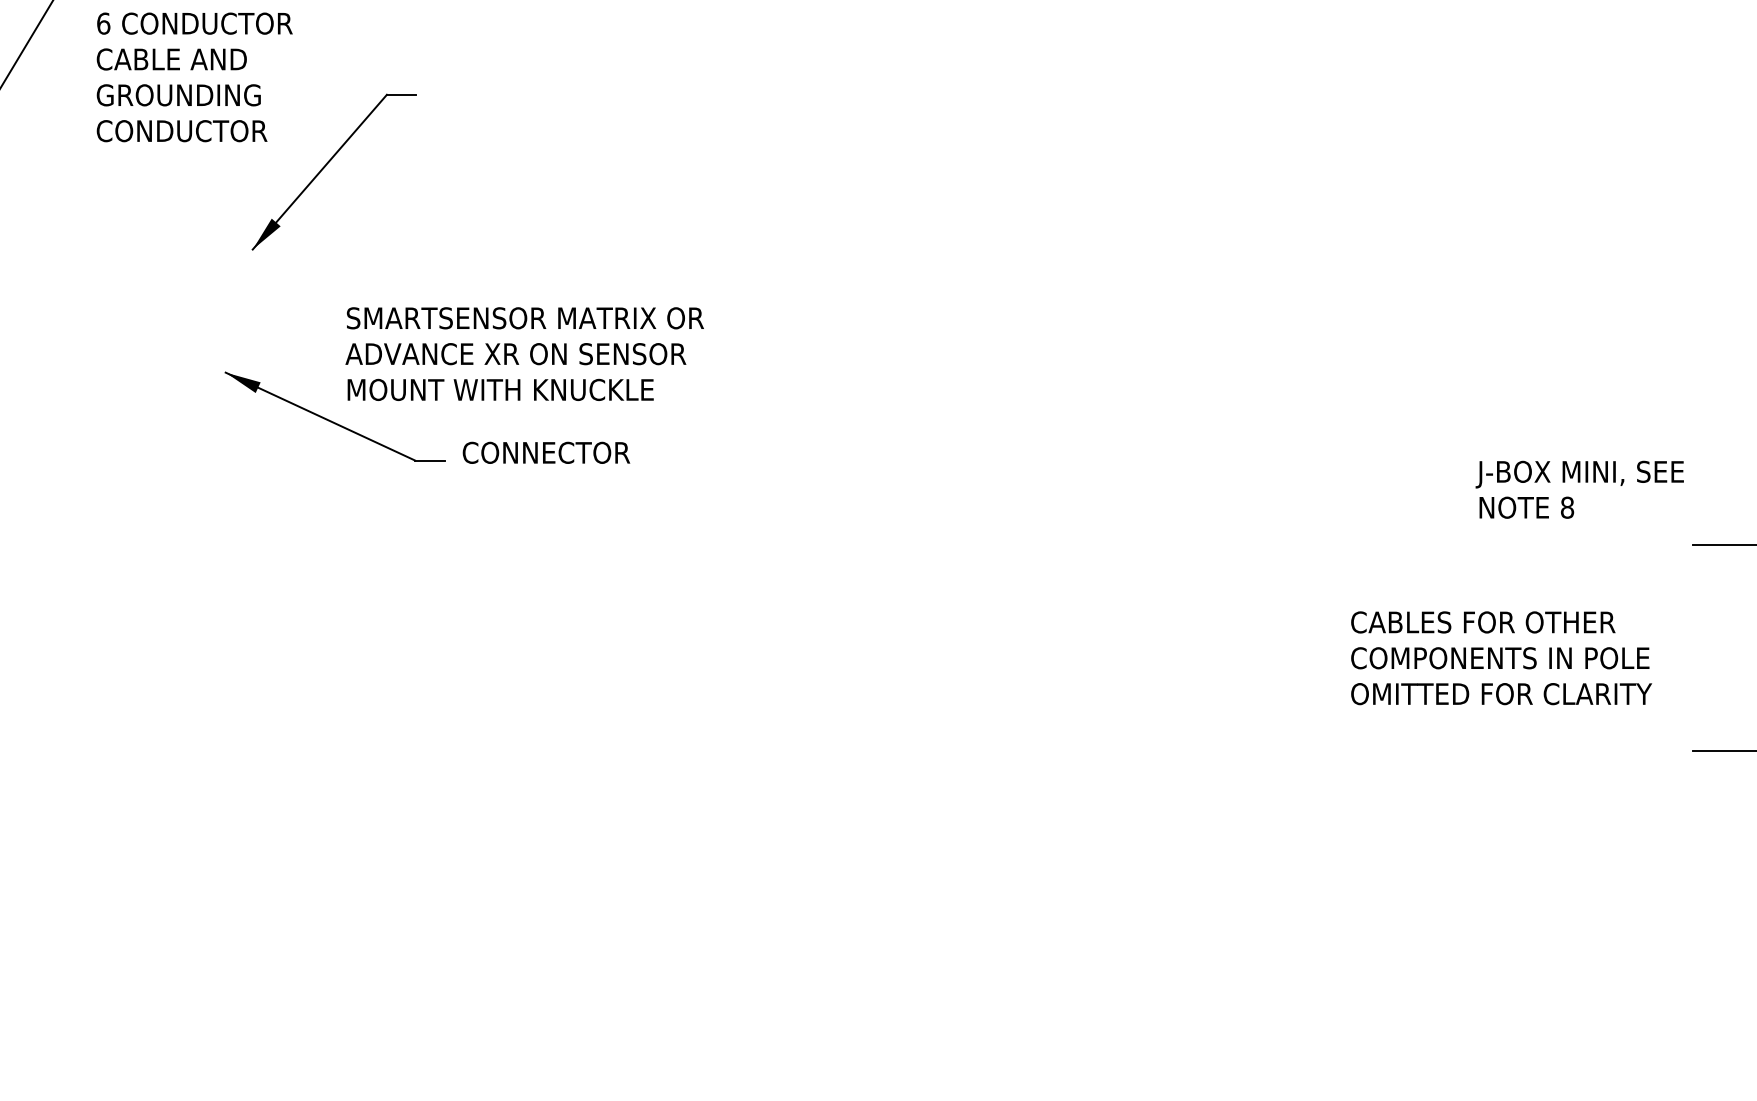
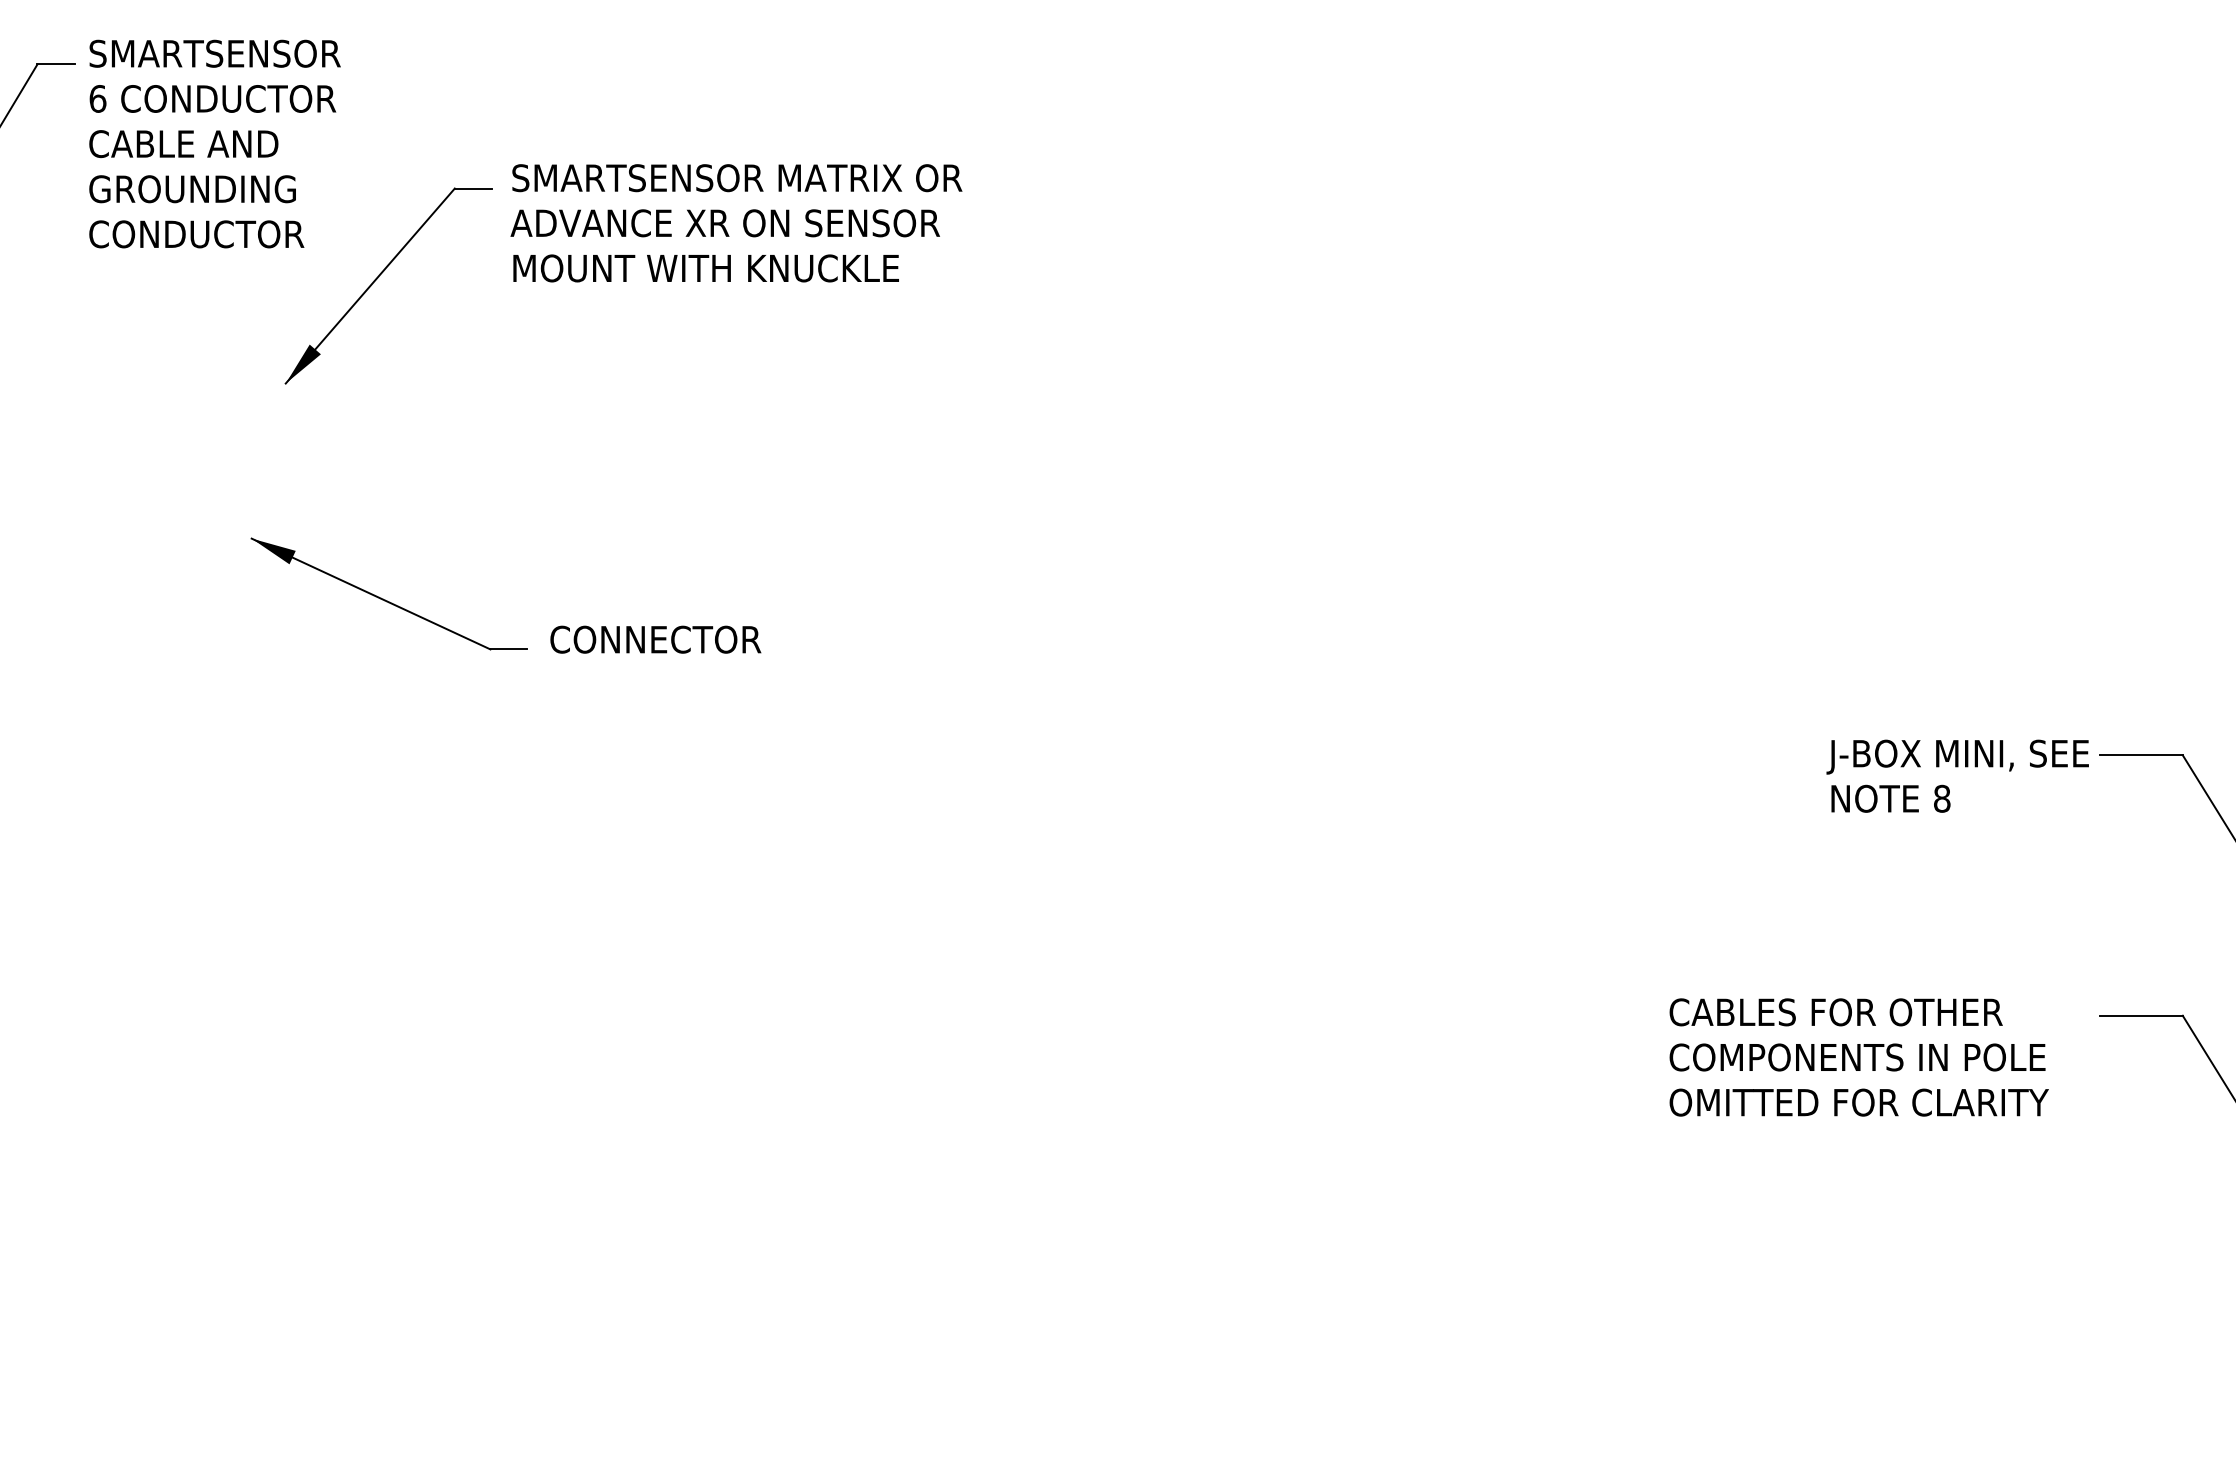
text: (524, 354) -> (736, 223), moved
text: (1579, 489) -> (1957, 775), moved
text: (1501, 658) -> (1858, 1057), moved

